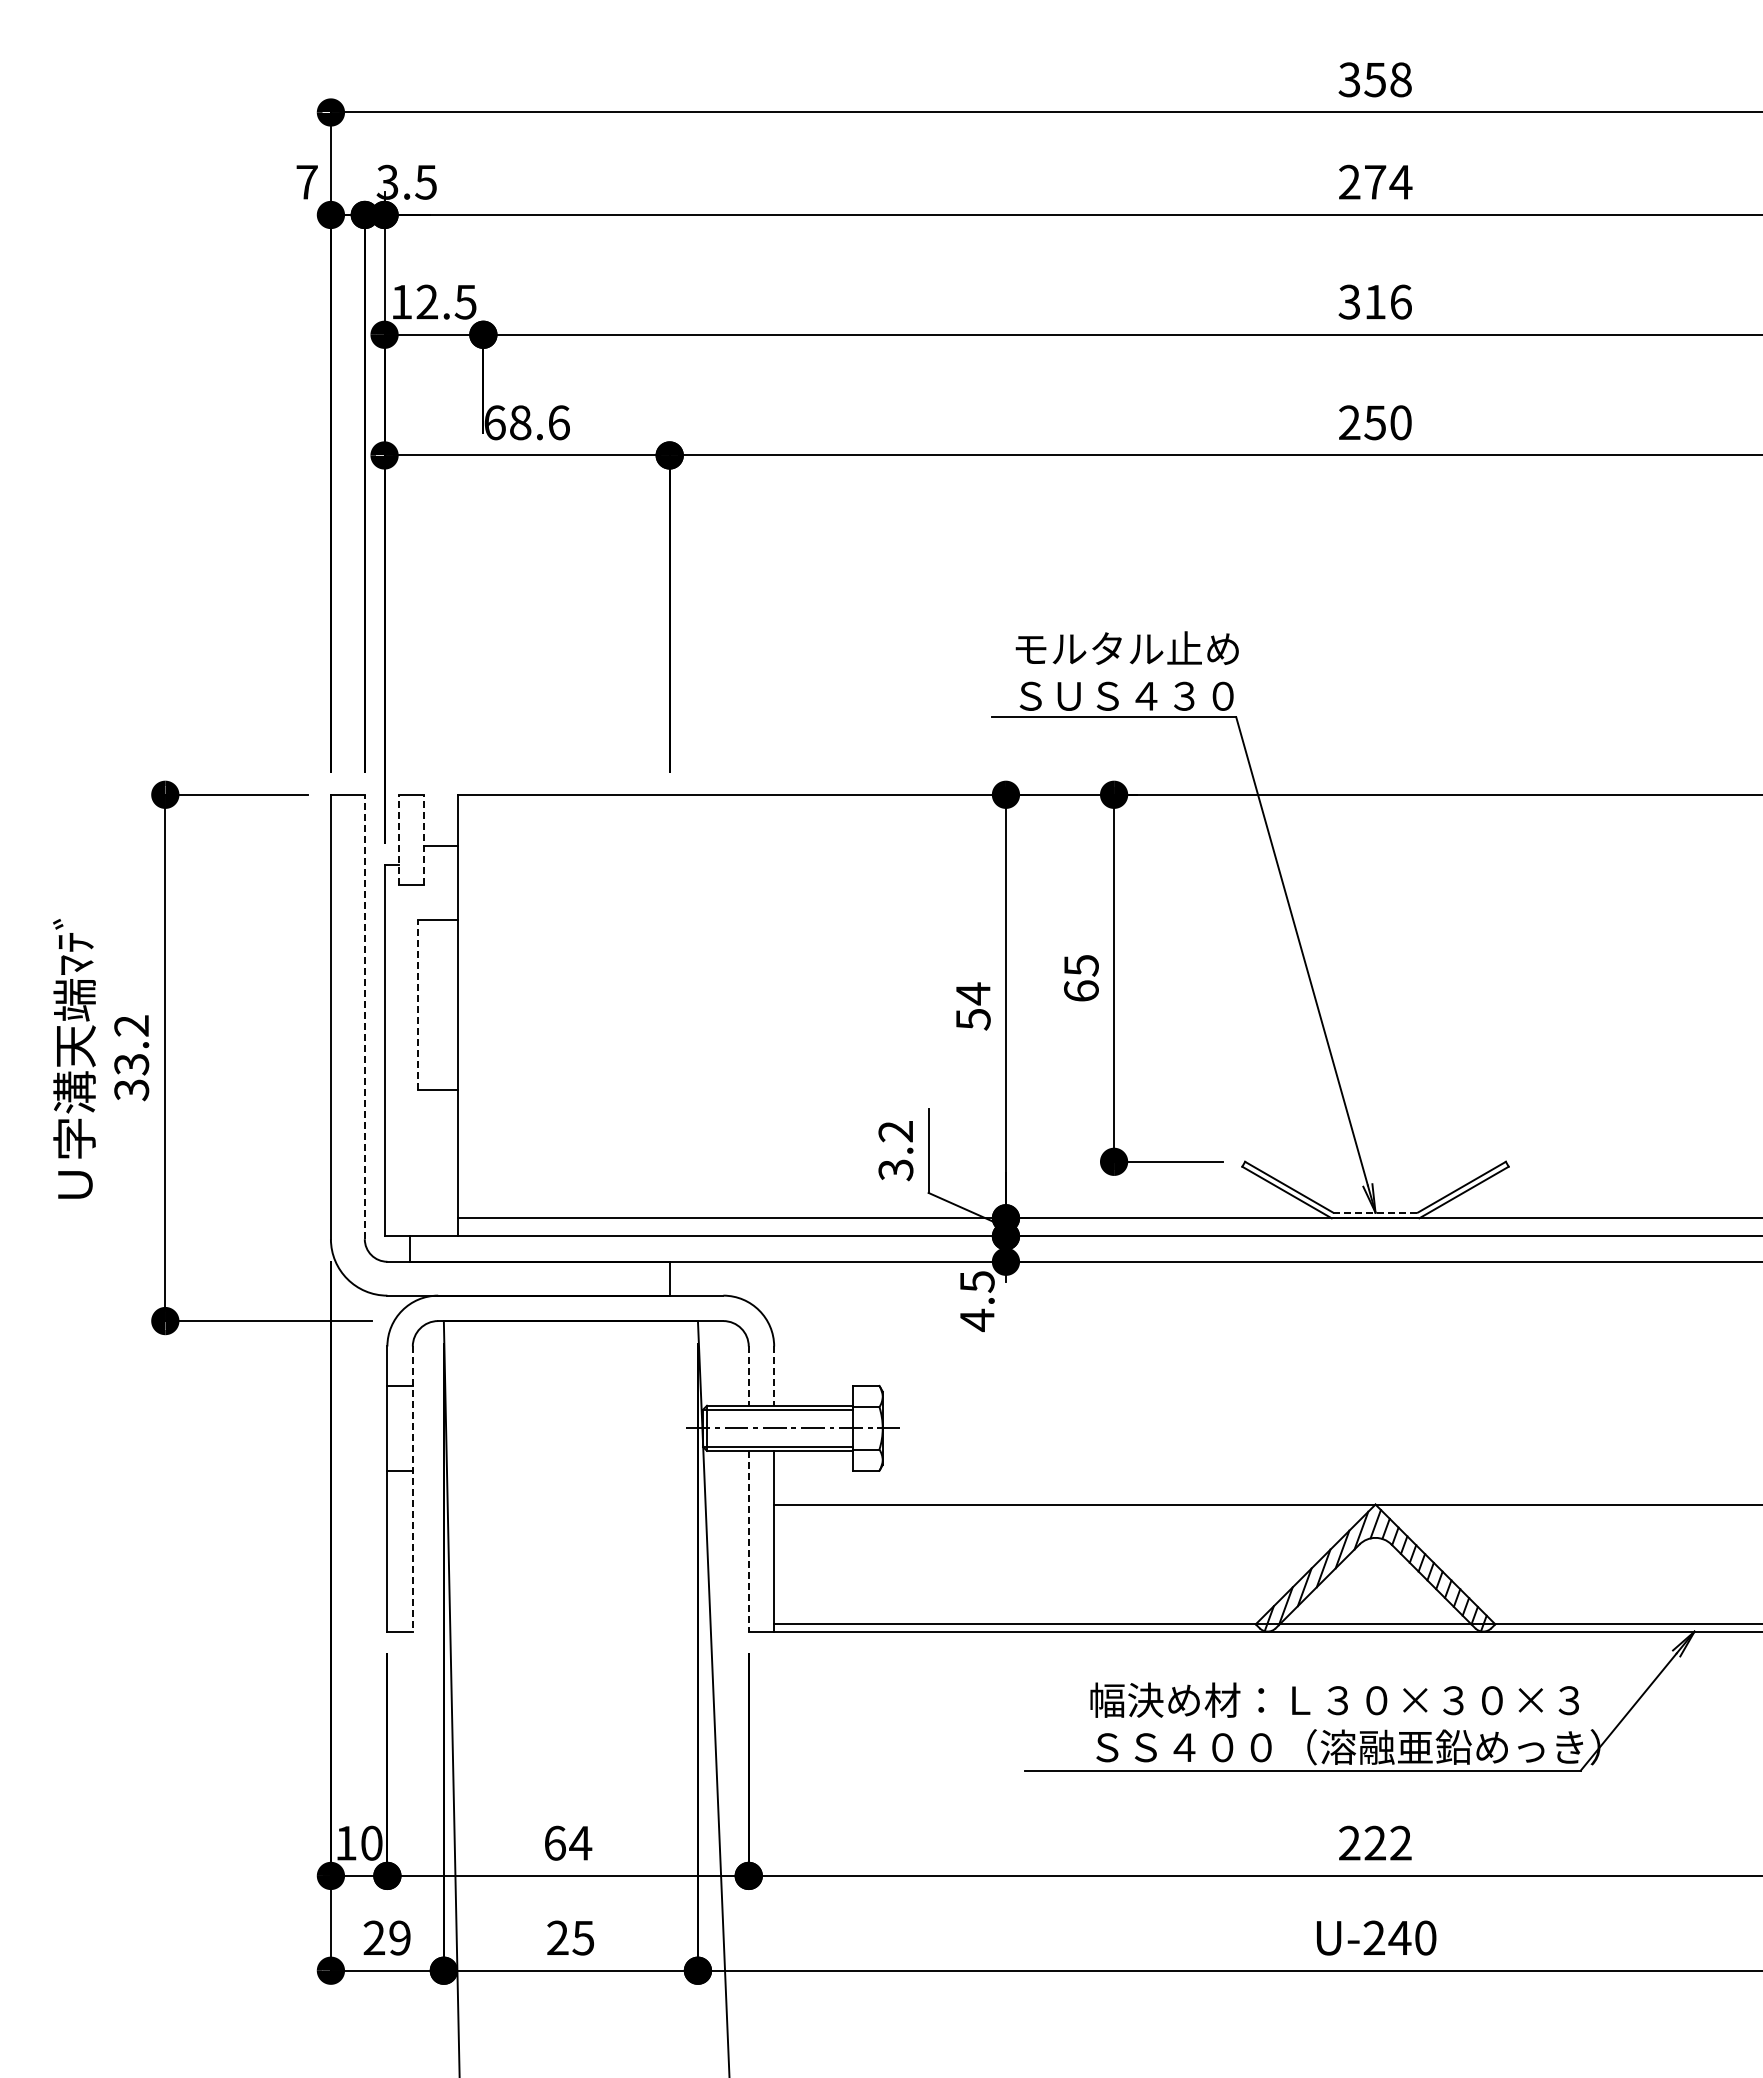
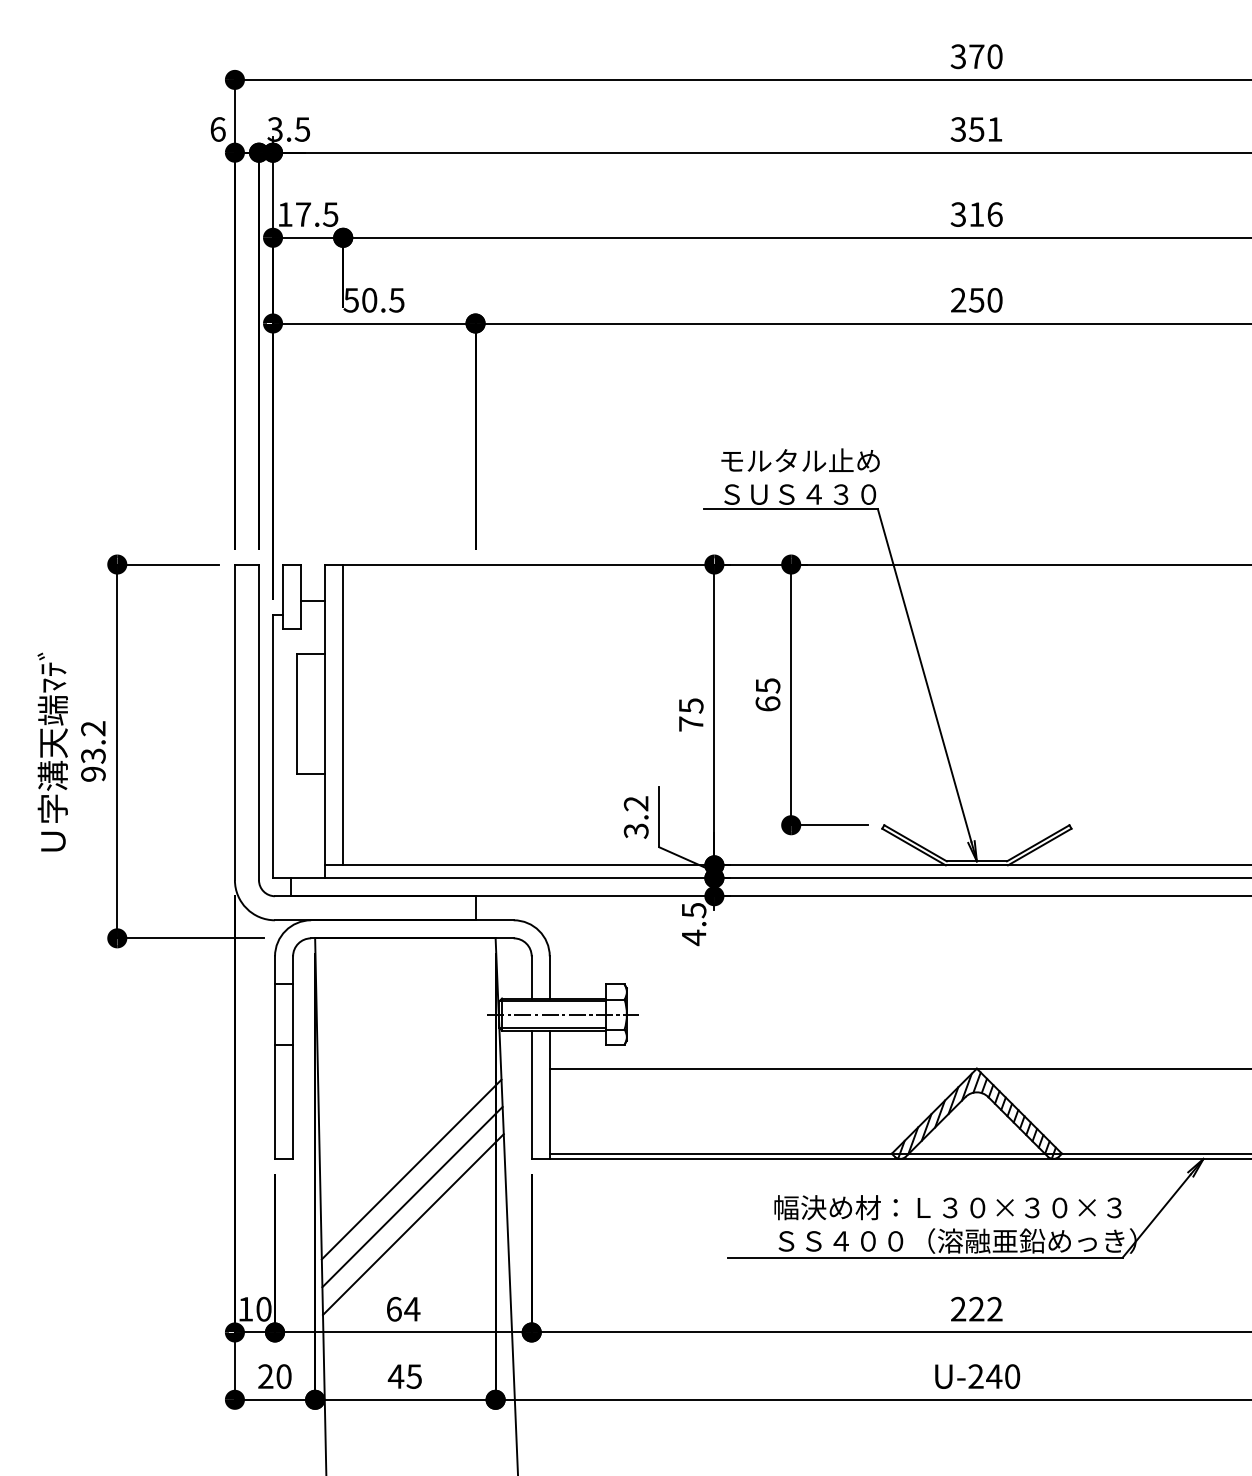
text: (1387, 79) -> (985, 56), 358 -> 370
text: (307, 181) -> (218, 128), 7 -> 6
text: (1375, 182) -> (976, 129), 274 -> 351
text: (427, 301) -> (303, 214), 12.5 -> 17.5
text: (526, 422) -> (373, 300), 68.6 -> 50.5
line: (398, 839) -> (282, 596), dashed -> solid
line: (424, 839) -> (301, 596), dashed -> solid
line: (418, 1004) -> (297, 713), dashed -> solid
line: (483, 1006) -> (343, 714), added
text: (973, 1006) -> (691, 714), 54 -> 75
line: (364, 1016) -> (258, 722), dashed -> solid
text: (131, 1090) -> (93, 774), 33.2 -> 93.2
line: (1376, 1212) -> (977, 861), dashed -> solid
line: (748, 1376) -> (531, 977), dashed -> solid
line: (774, 1376) -> (549, 977), dashed -> solid
line: (412, 1489) -> (292, 1057), dashed -> solid
line: (748, 1541) -> (531, 1094), dashed -> solid
line: (579, 1646) -> (411, 1169), added
line: (580, 1685) -> (412, 1197), added
line: (581, 1723) -> (412, 1224), added
text: (399, 1937) -> (283, 1376), 29 -> 20
text: (557, 1937) -> (395, 1376), 25 -> 45

